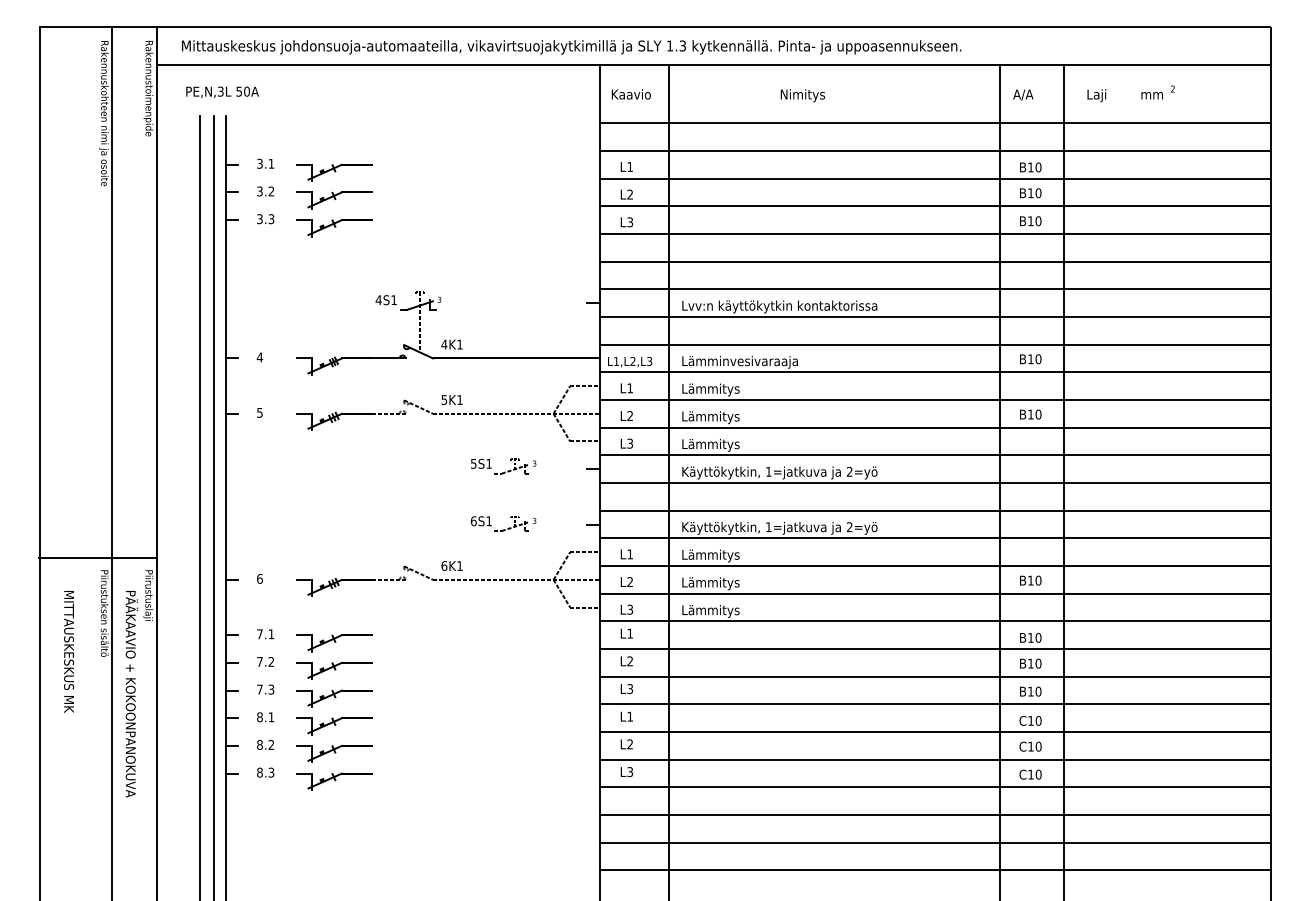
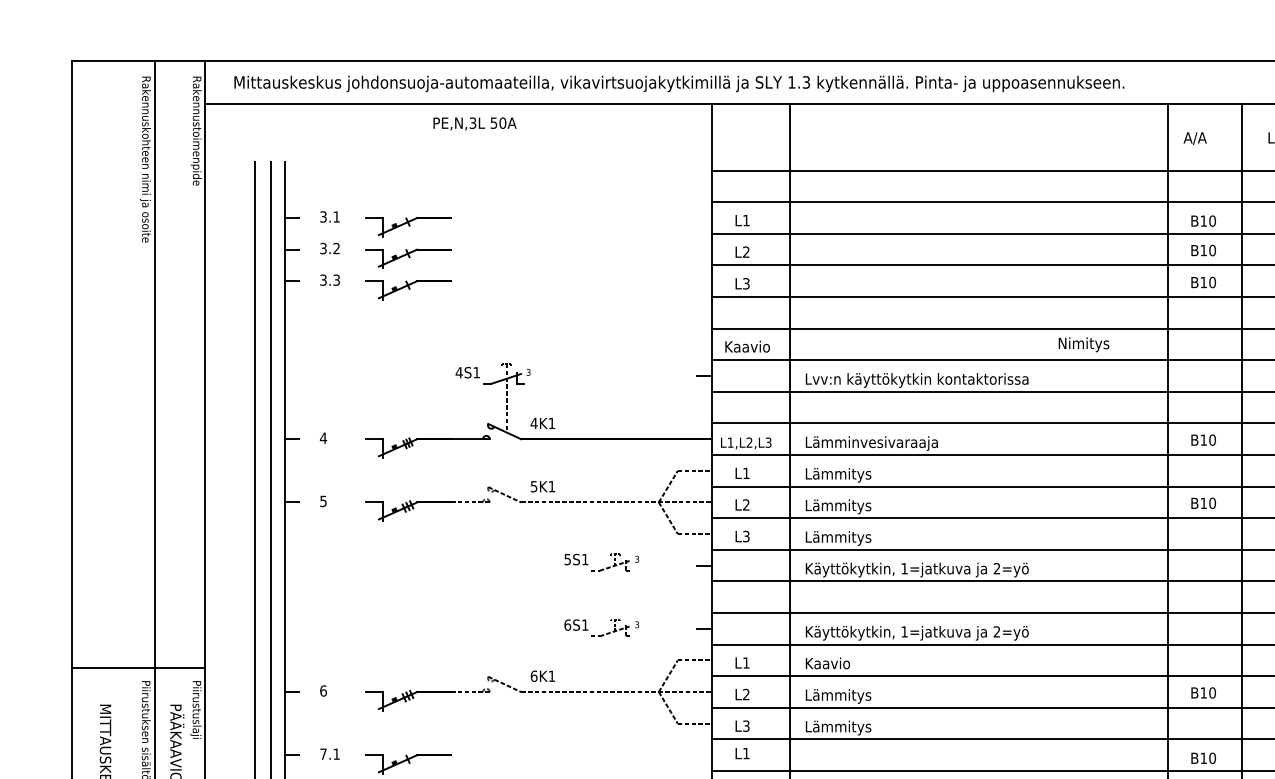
text: (222, 92) -> (474, 124), moved
text: (630, 94) -> (746, 346), moved
text: (802, 95) -> (1083, 344), moved
text: (711, 555) -> (839, 664), Lämmitys -> Kaavio

